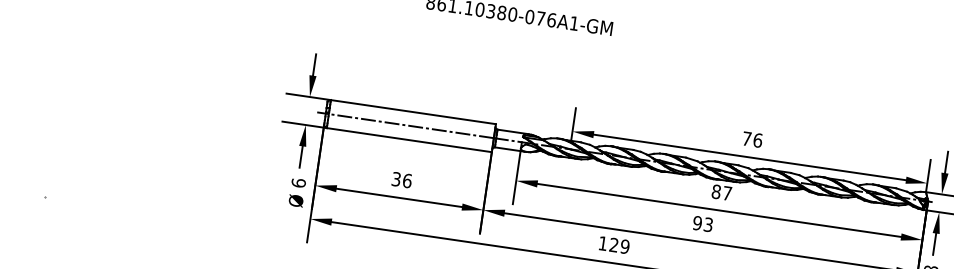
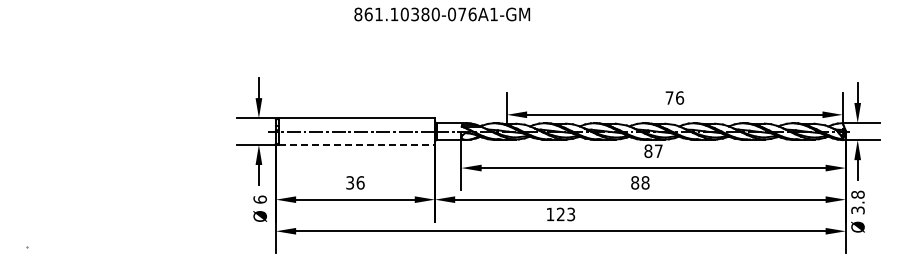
line: (410, 139) -> (357, 144), solid -> dashed
text: (703, 223) -> (640, 182), 93 -> 88
text: (625, 245) -> (571, 213), 129 -> 123

